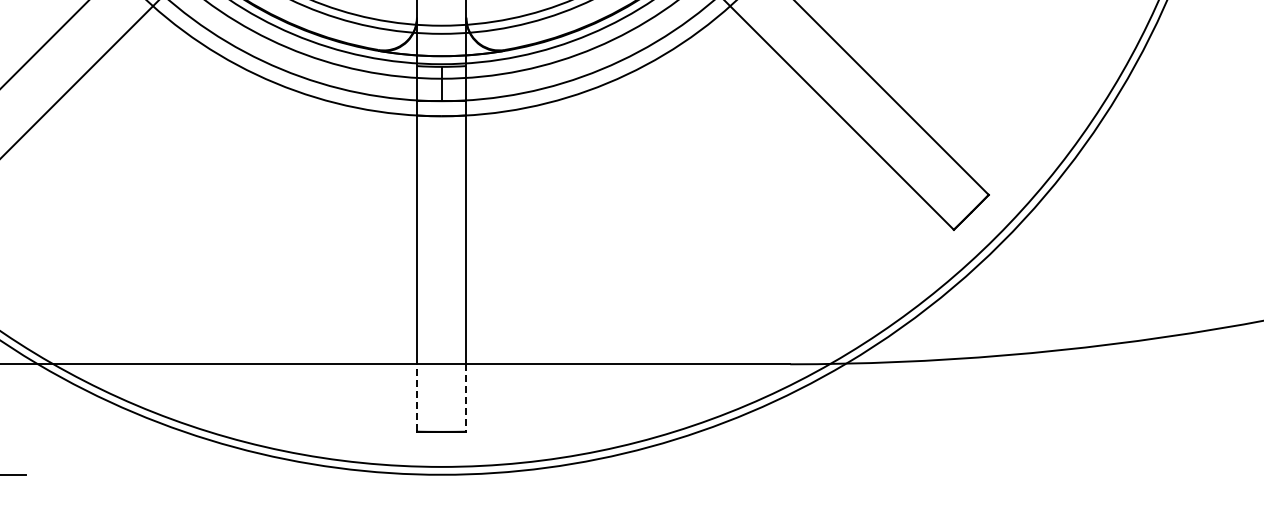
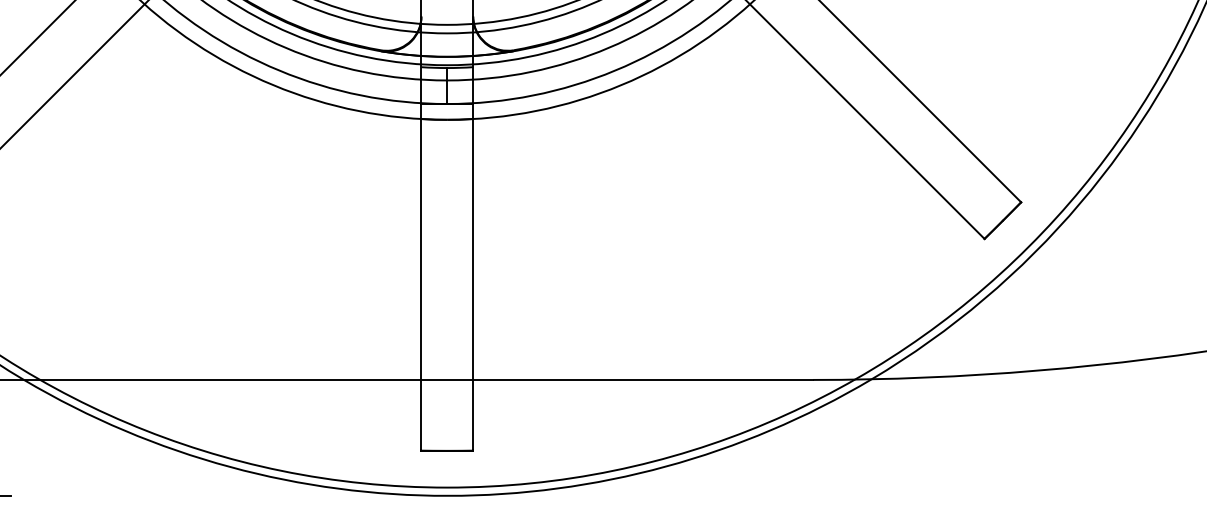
line: (416, 397) -> (420, 414), dashed -> solid
line: (466, 397) -> (473, 414), dashed -> solid

